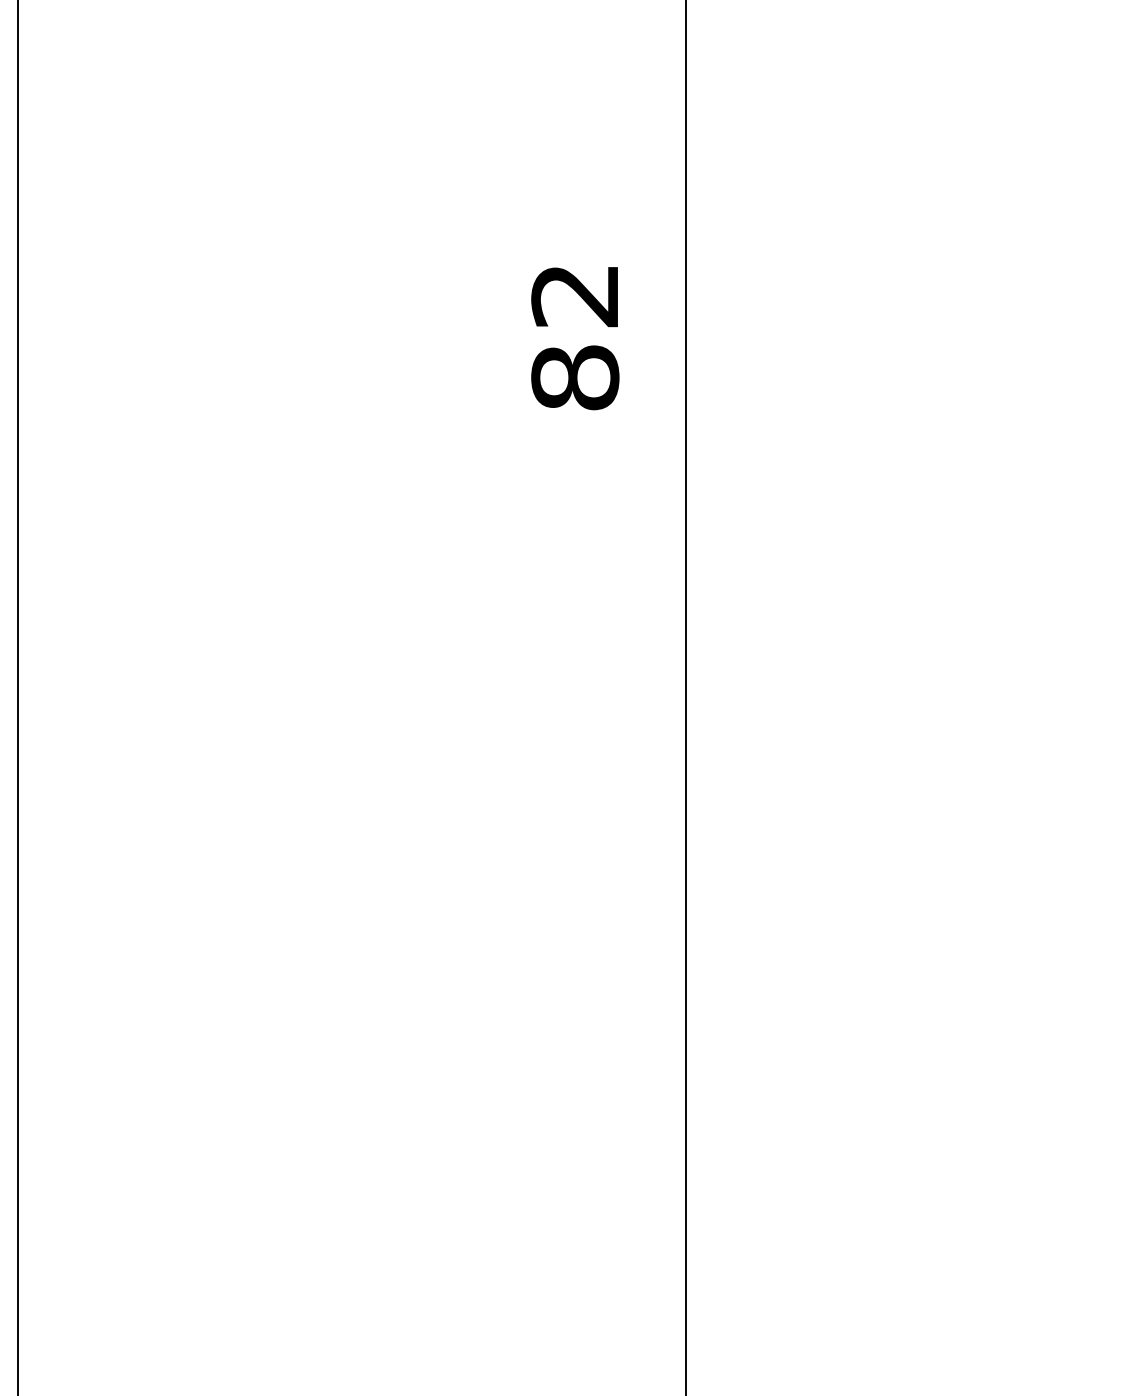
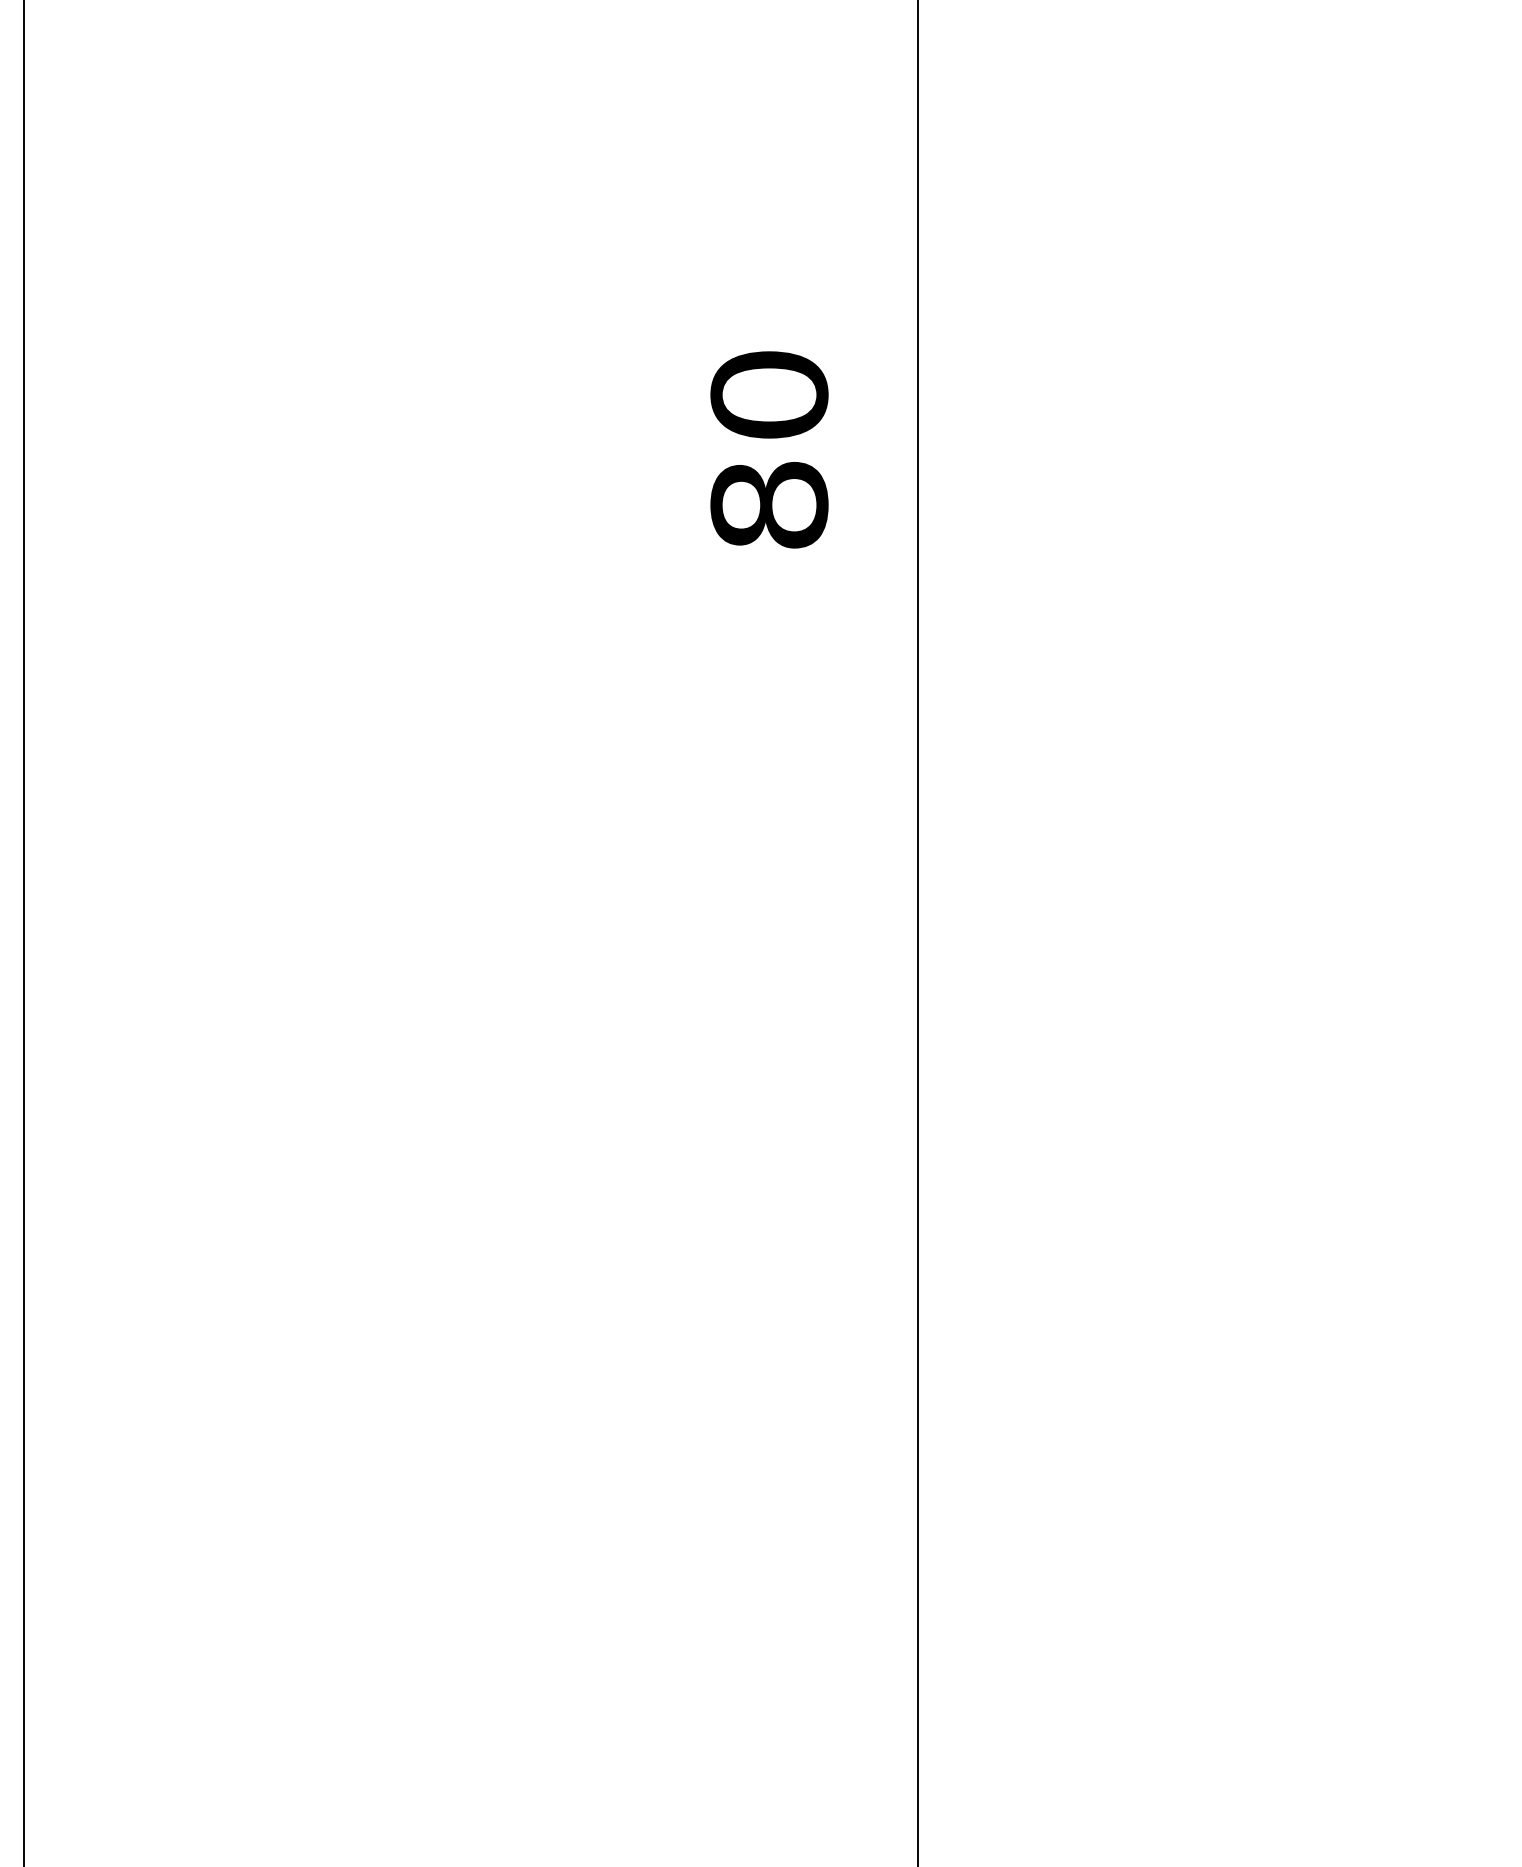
text: (575, 295) -> (769, 394), 82 -> 80

